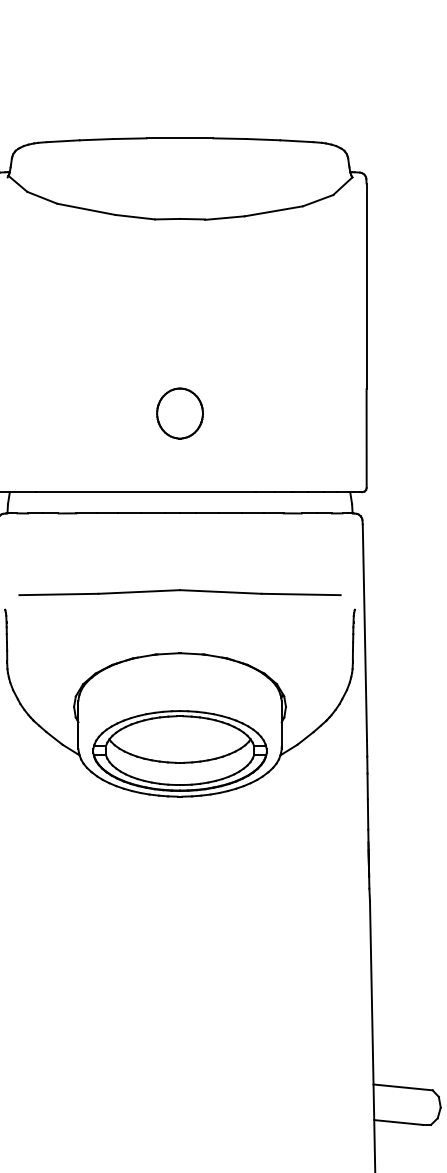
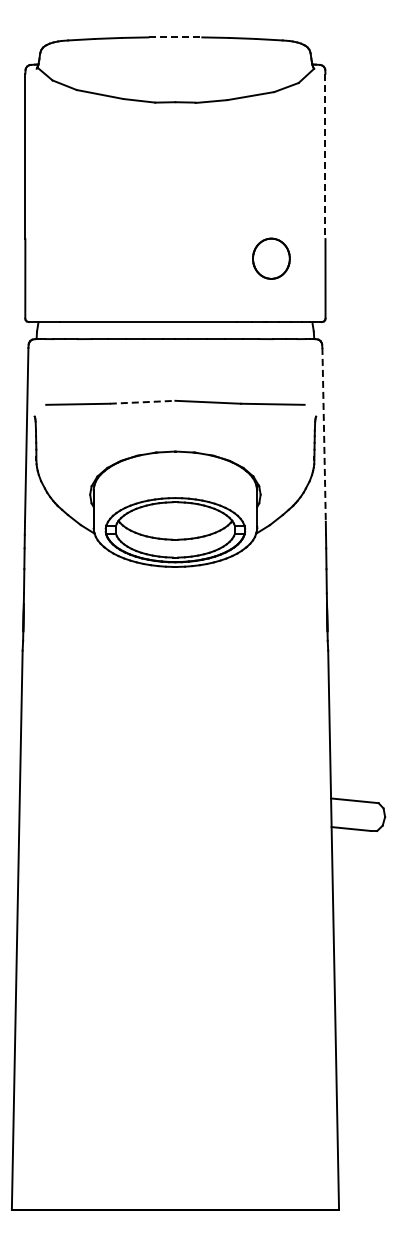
line: (180, 138) -> (175, 37), solid -> dashed
line: (366, 286) -> (325, 156), solid -> dashed
part: (180, 413) -> (271, 258), moved
line: (139, 592) -> (142, 402), solid -> dashed
line: (365, 632) -> (324, 434), solid -> dashed

